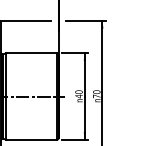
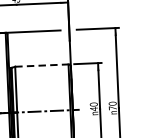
line: (32, 53) -> (42, 65), solid -> dashed

